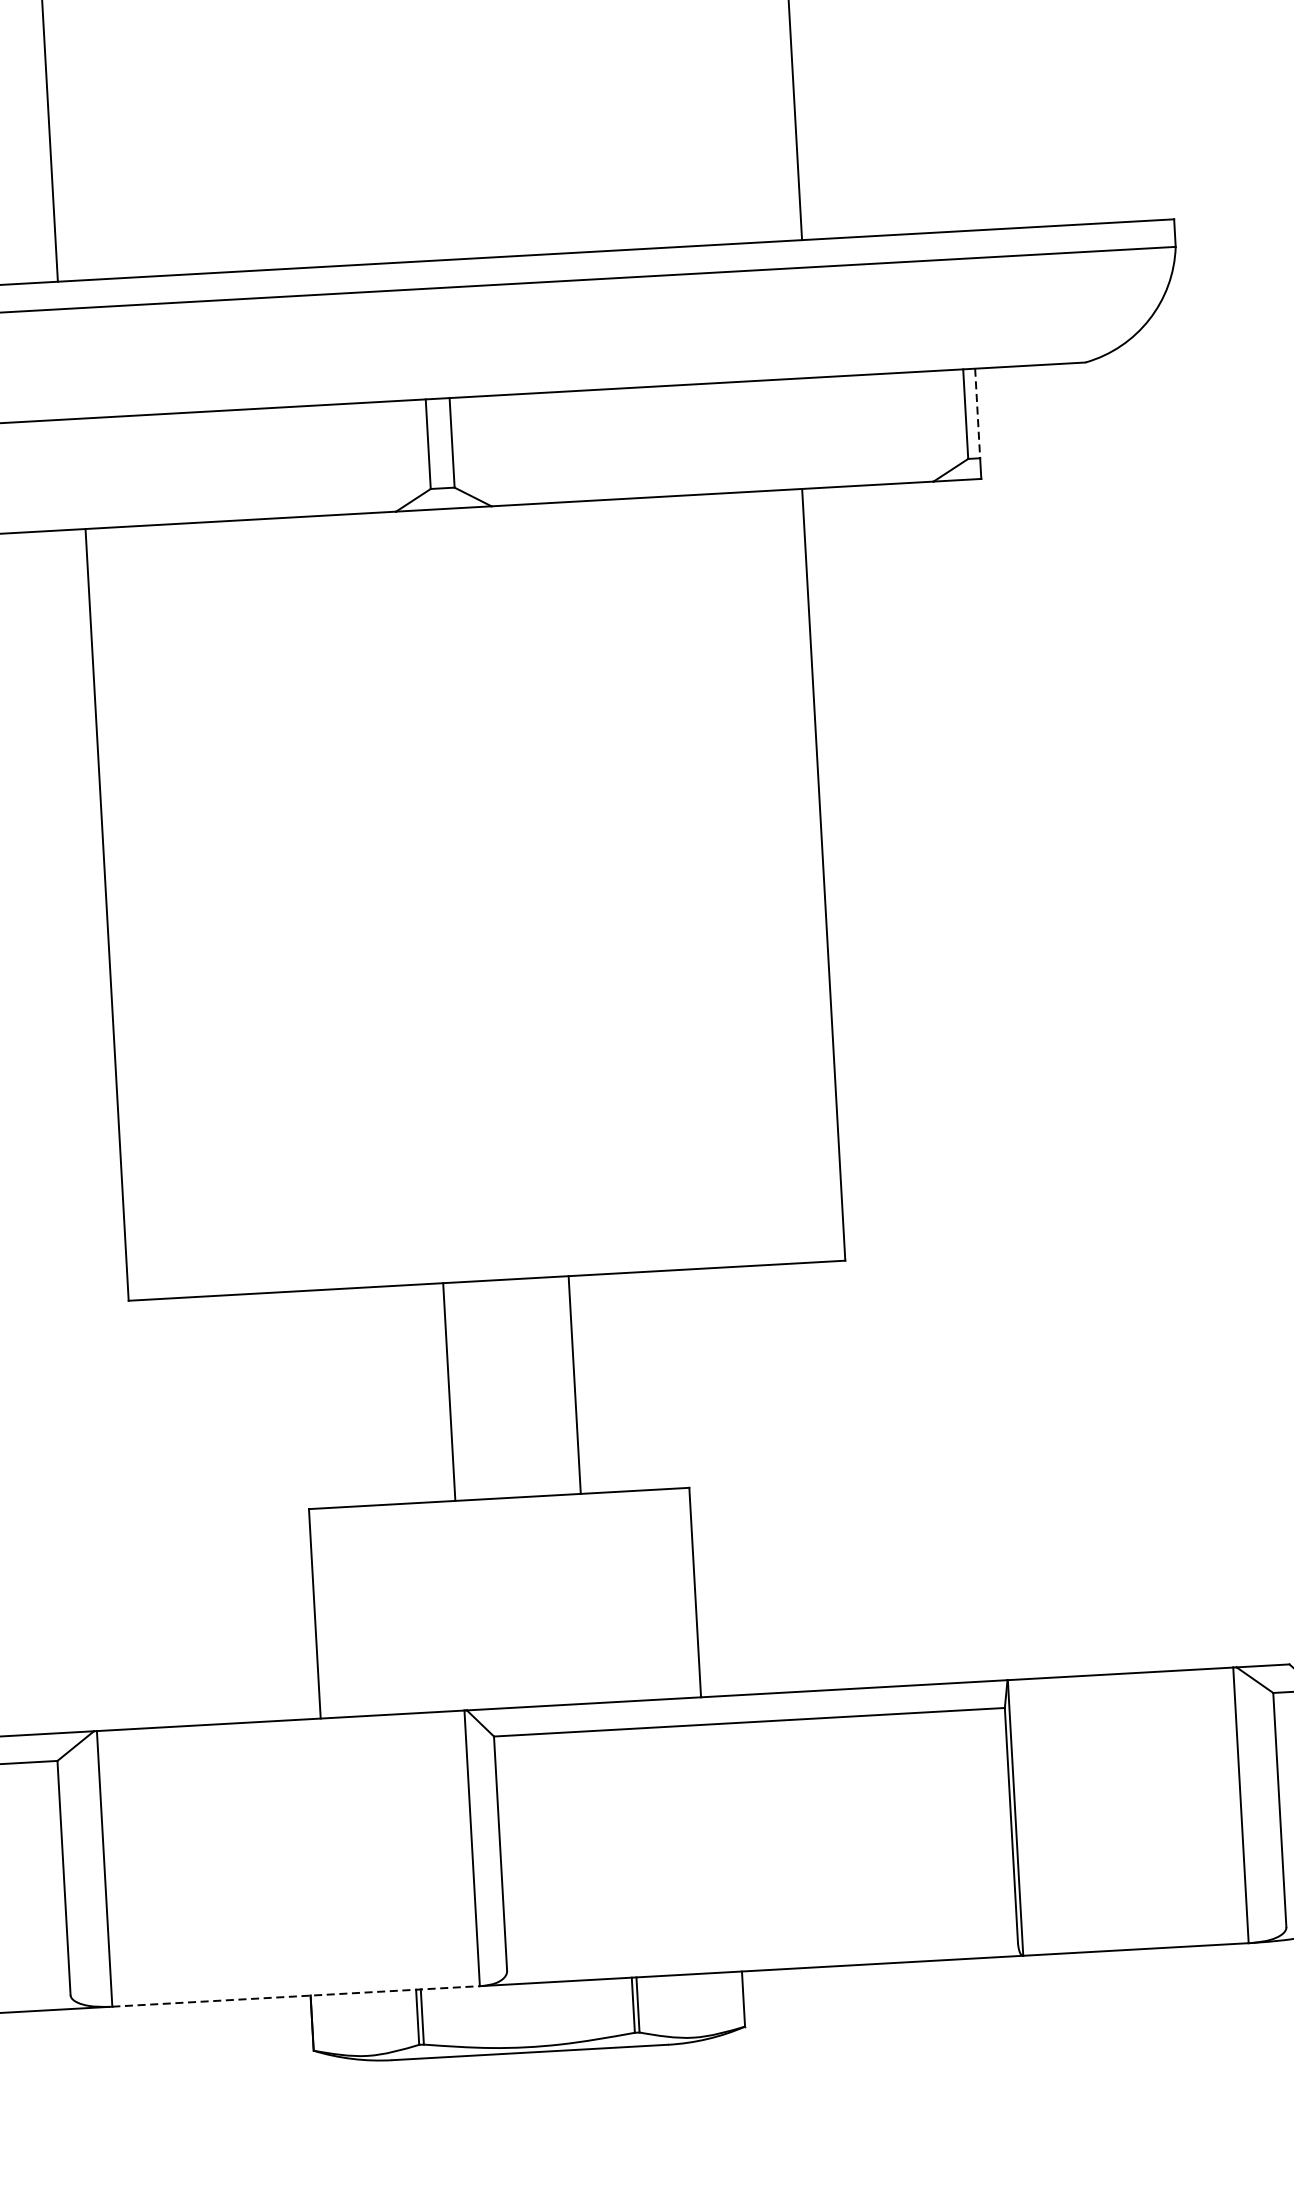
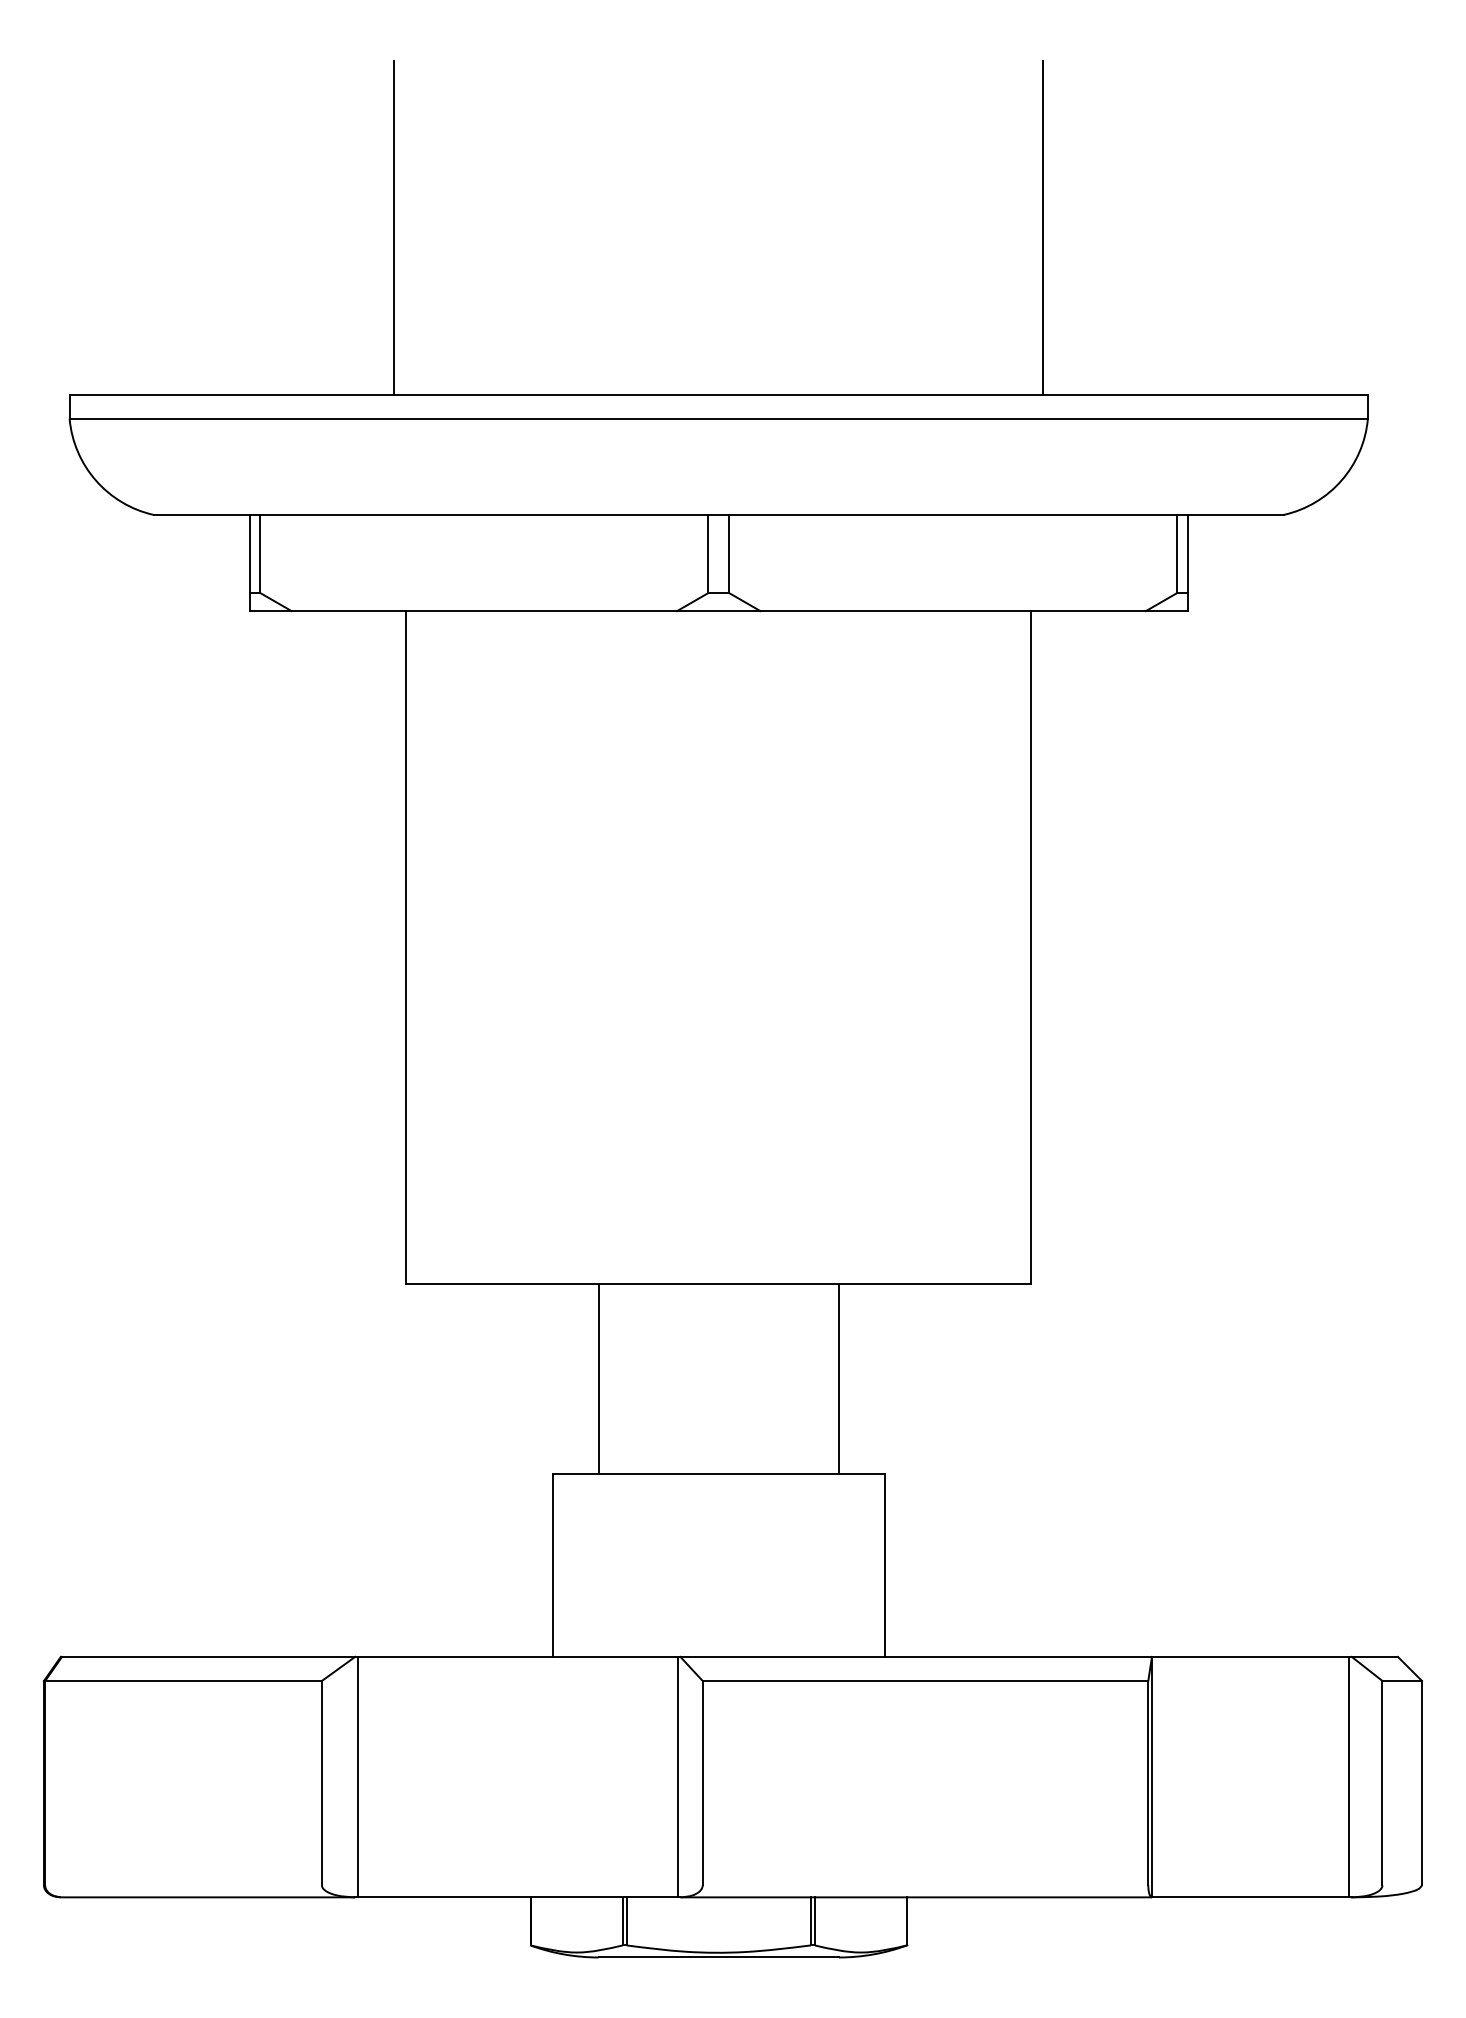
line: (977, 414) -> (1187, 554), dashed -> solid
line: (574, 1385) -> (838, 1379), moved
line: (449, 1392) -> (598, 1379), moved
line: (296, 1996) -> (518, 1897), dashed -> solid

